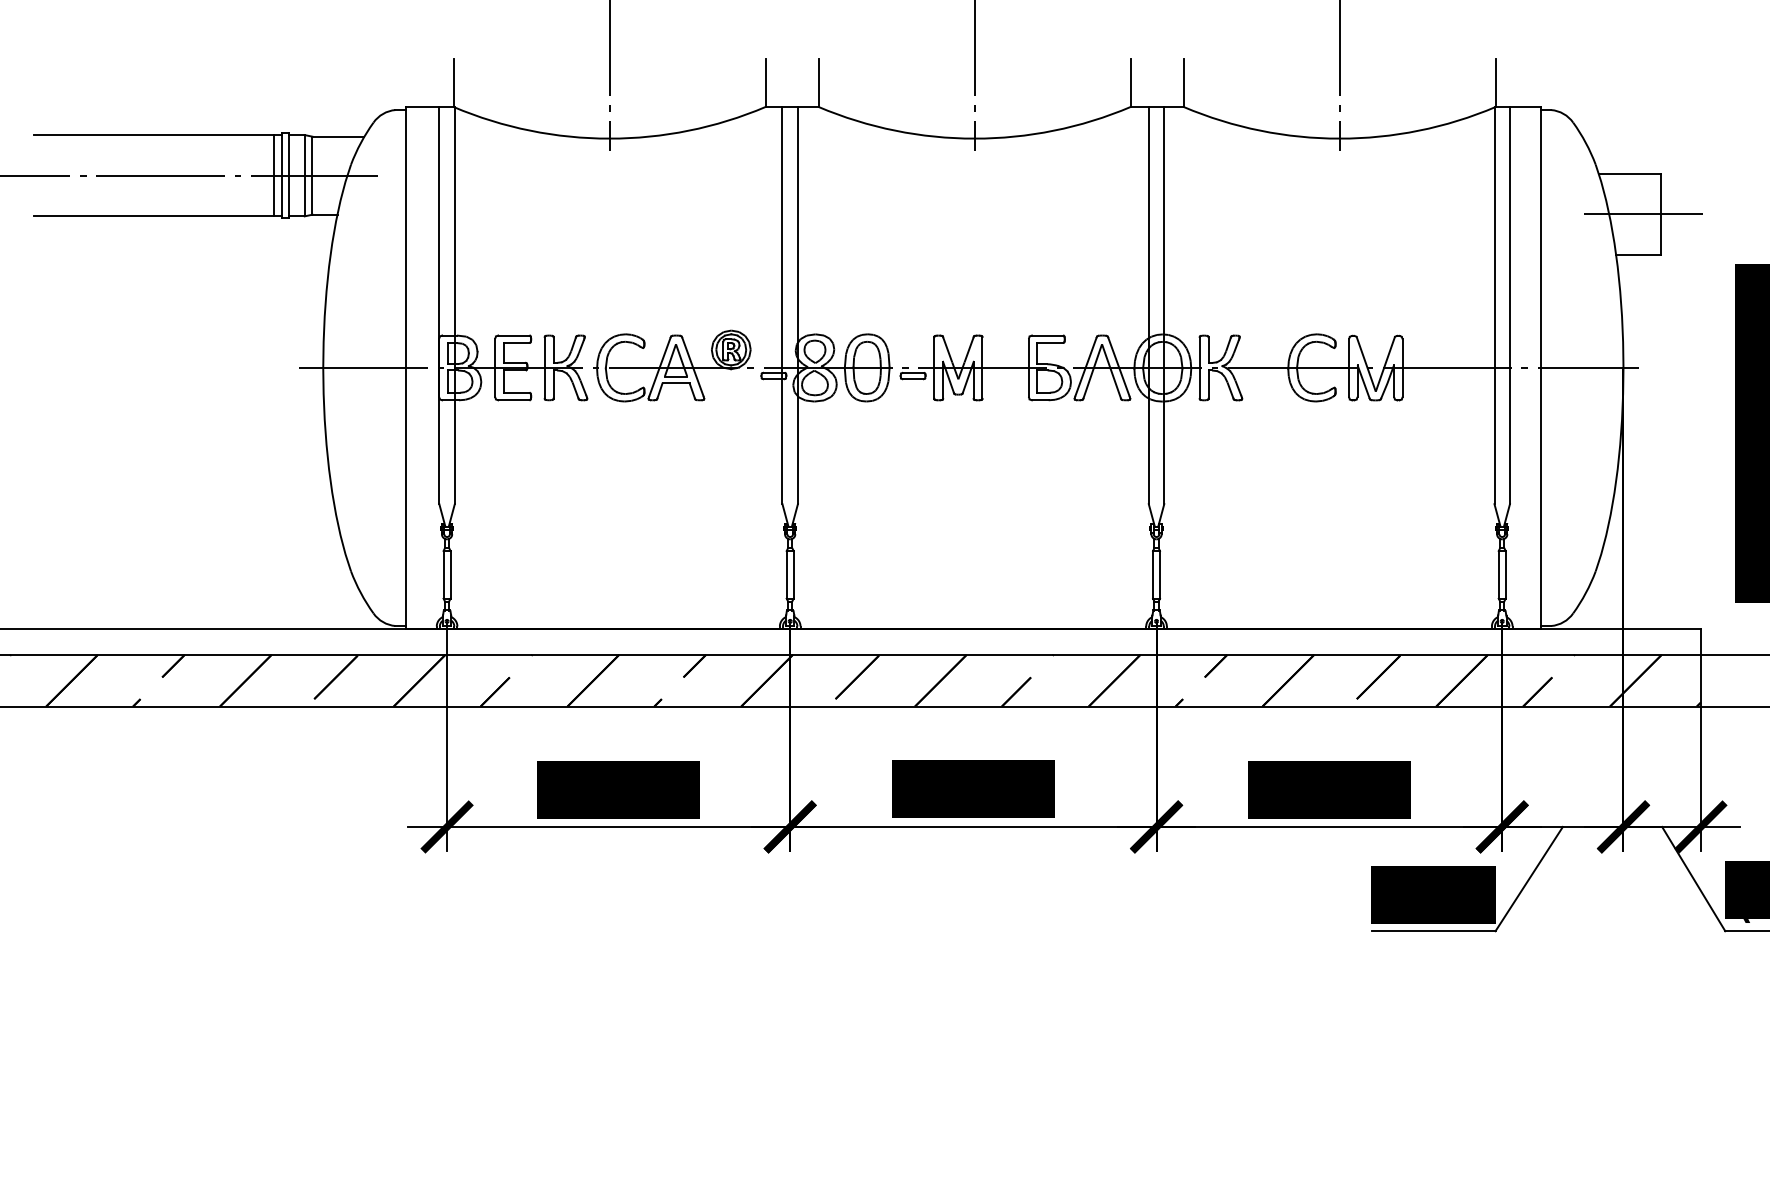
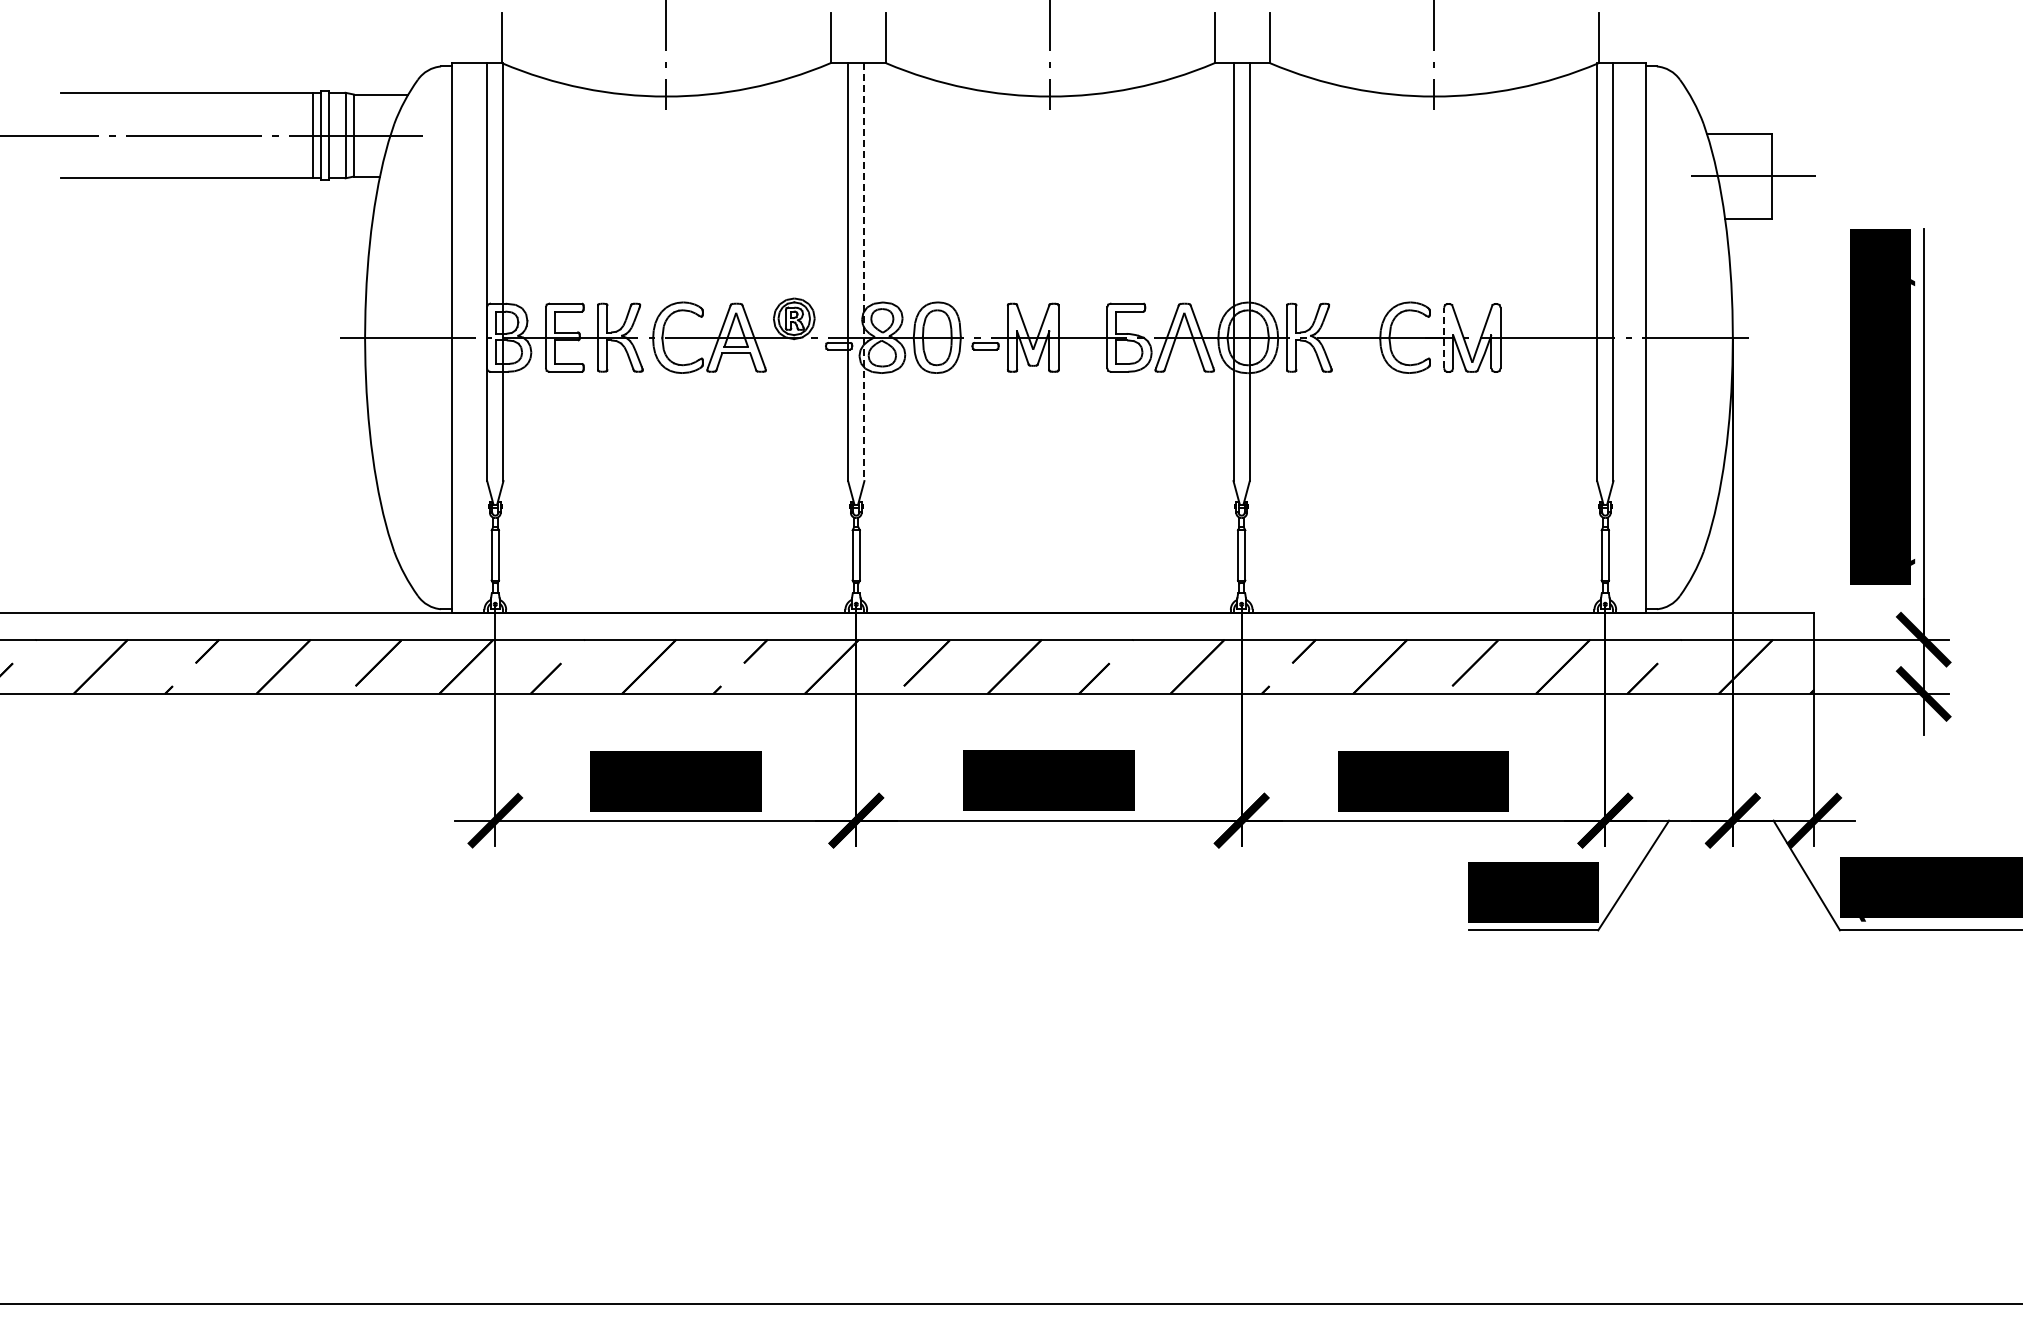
line: (798, 305) -> (864, 272), solid -> dashed
line: (1349, 367) -> (1444, 337), solid -> dashed

